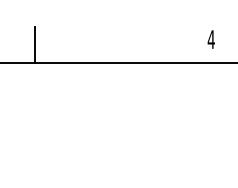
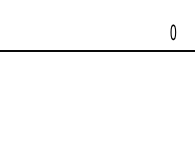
text: (210, 39) -> (172, 32), 4 -> 0
line: (35, 44) -> (28, 36), removed

